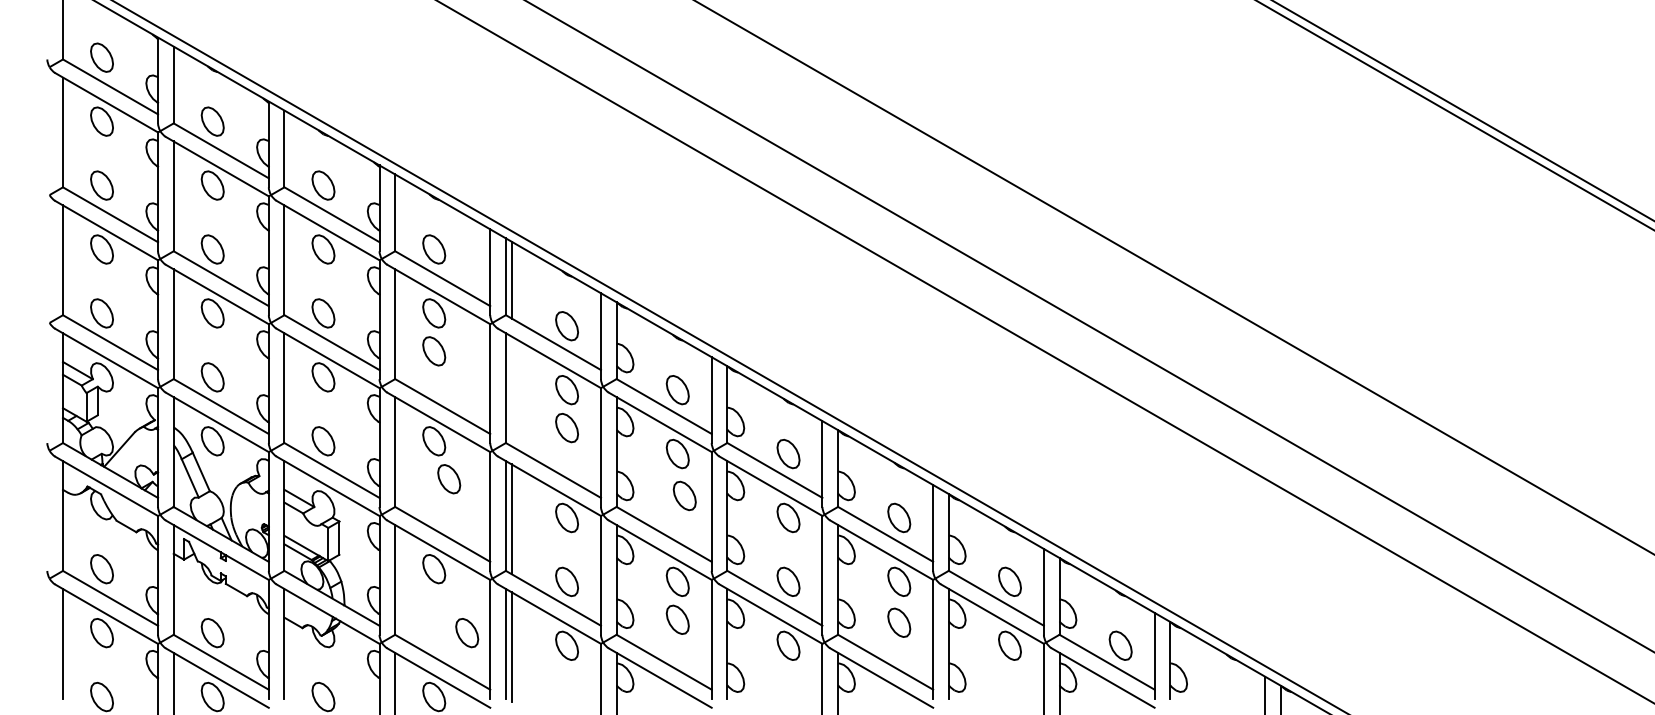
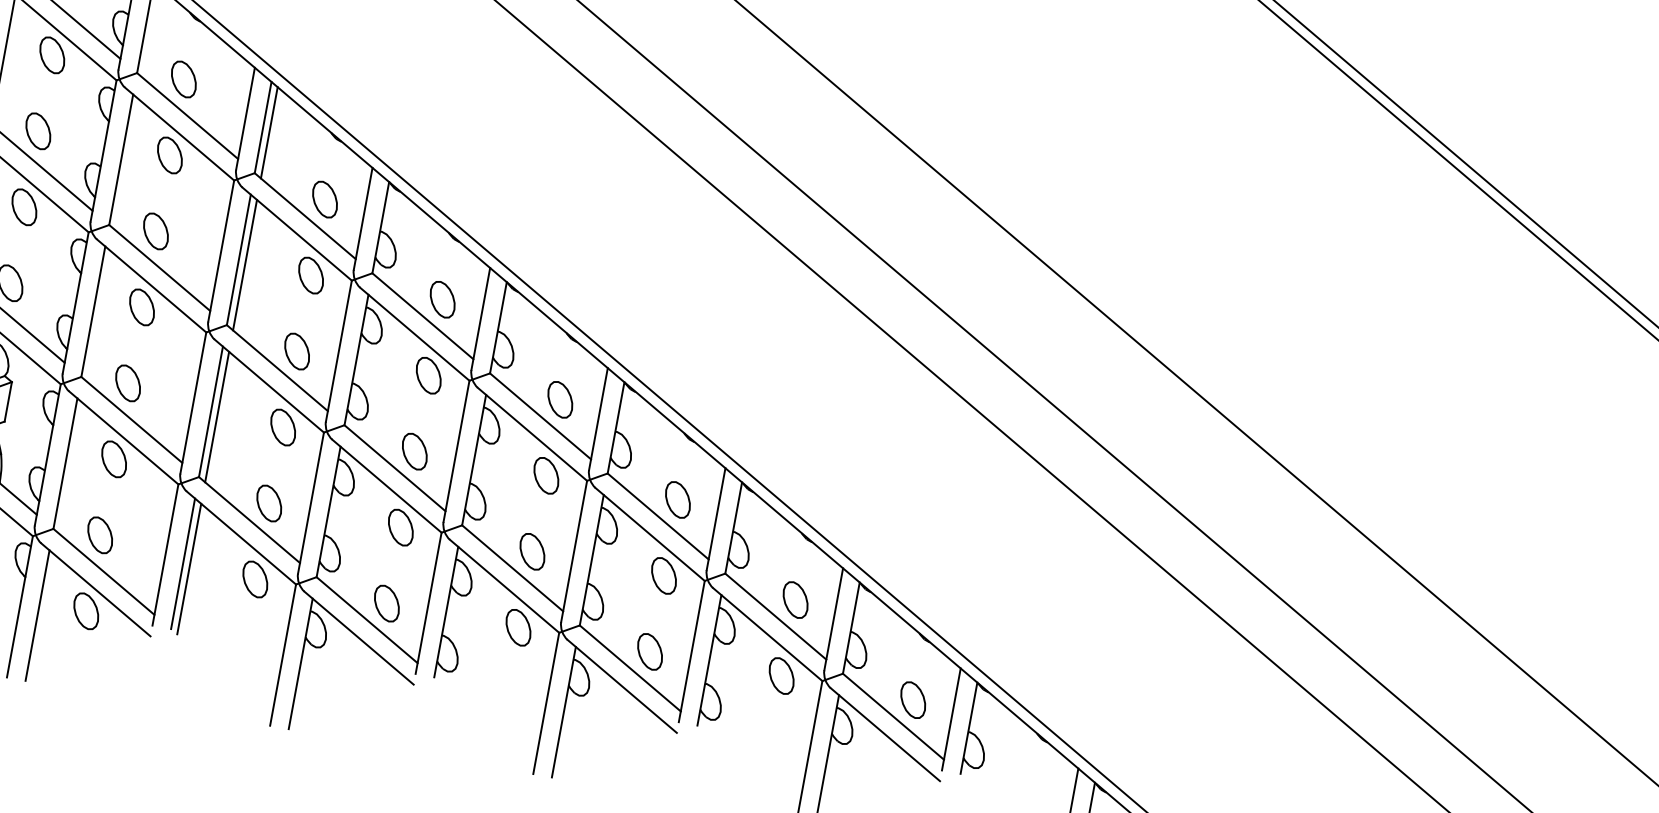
part: (434, 351) -> (156, 231), moved
line: (511, 391) -> (244, 265), added
part: (566, 428) -> (296, 351), moved
part: (449, 479) -> (128, 383), moved
part: (684, 495) -> (414, 451), moved
part: (677, 619) -> (386, 603), moved
part: (899, 622) -> (650, 651), moved
part: (467, 633) -> (100, 535), moved

